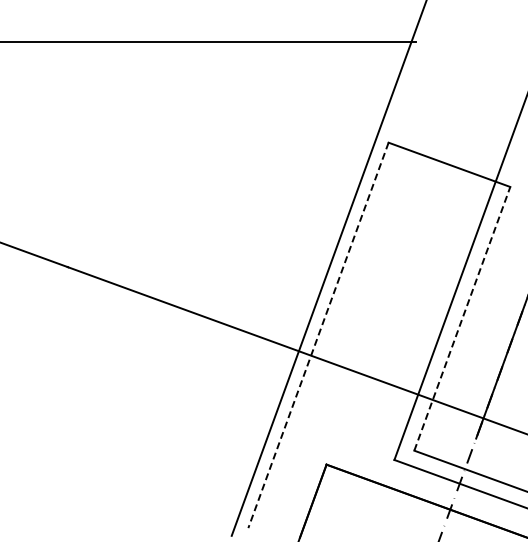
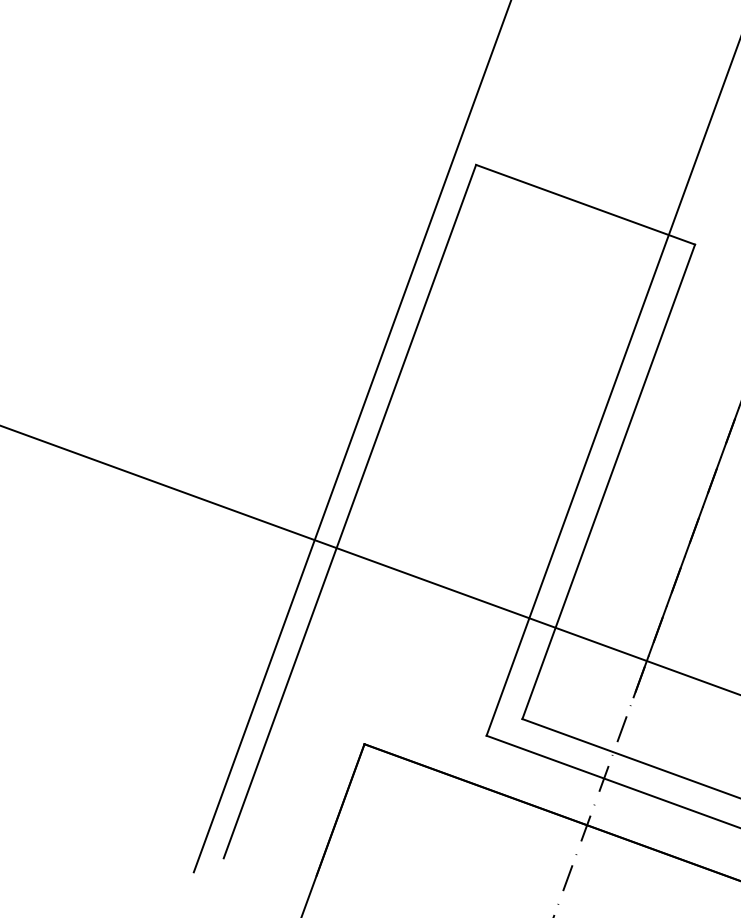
line: (462, 318) -> (609, 481), dashed -> solid
line: (318, 335) -> (349, 511), dashed -> solid

